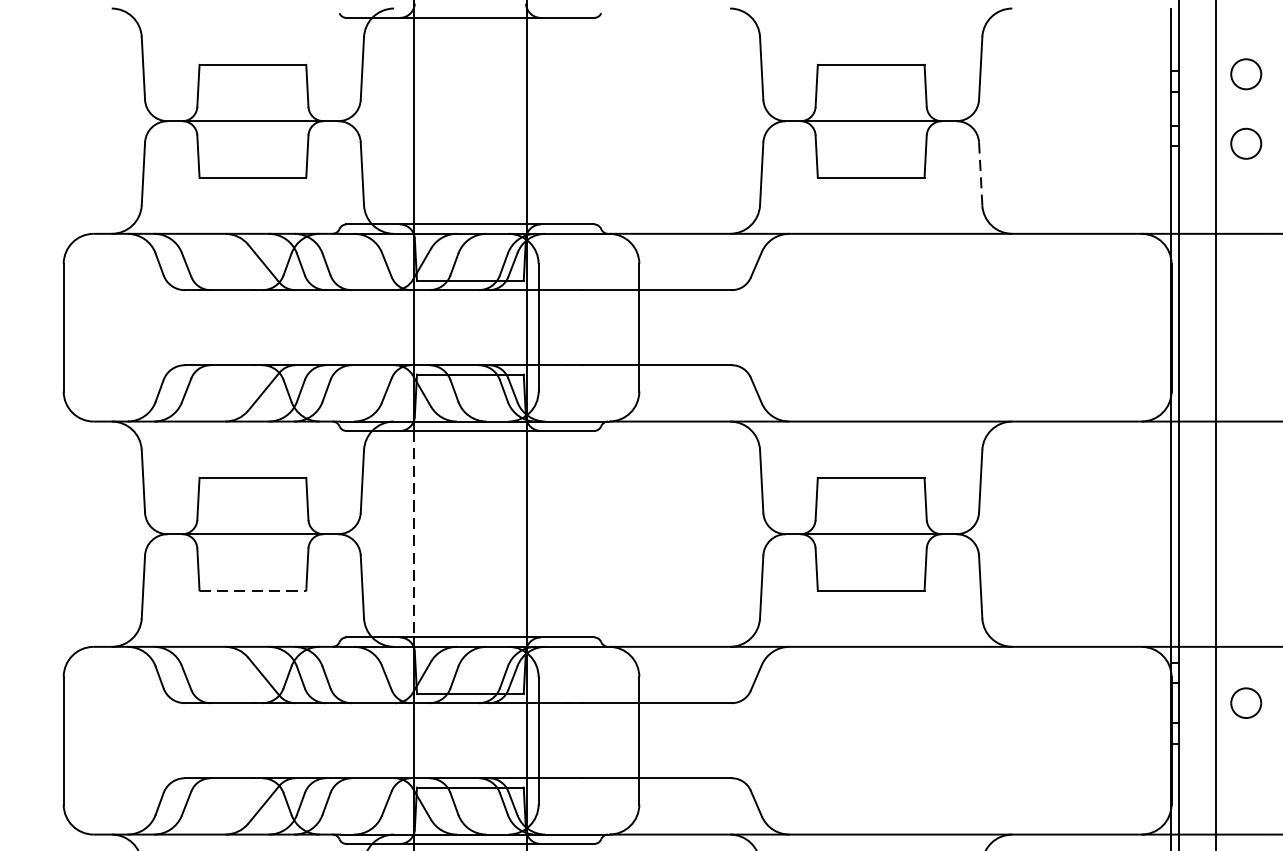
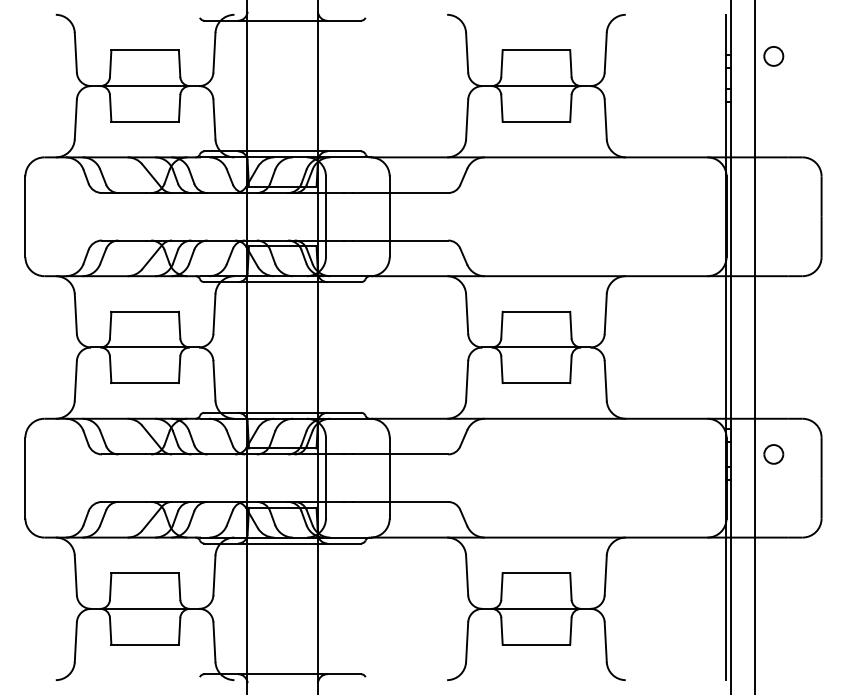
circle: (1245, 143) -> (773, 100), removed
line: (980, 173) -> (605, 119), dashed -> solid
line: (414, 534) -> (247, 347), dashed -> solid
line: (253, 591) -> (145, 383), dashed -> solid

